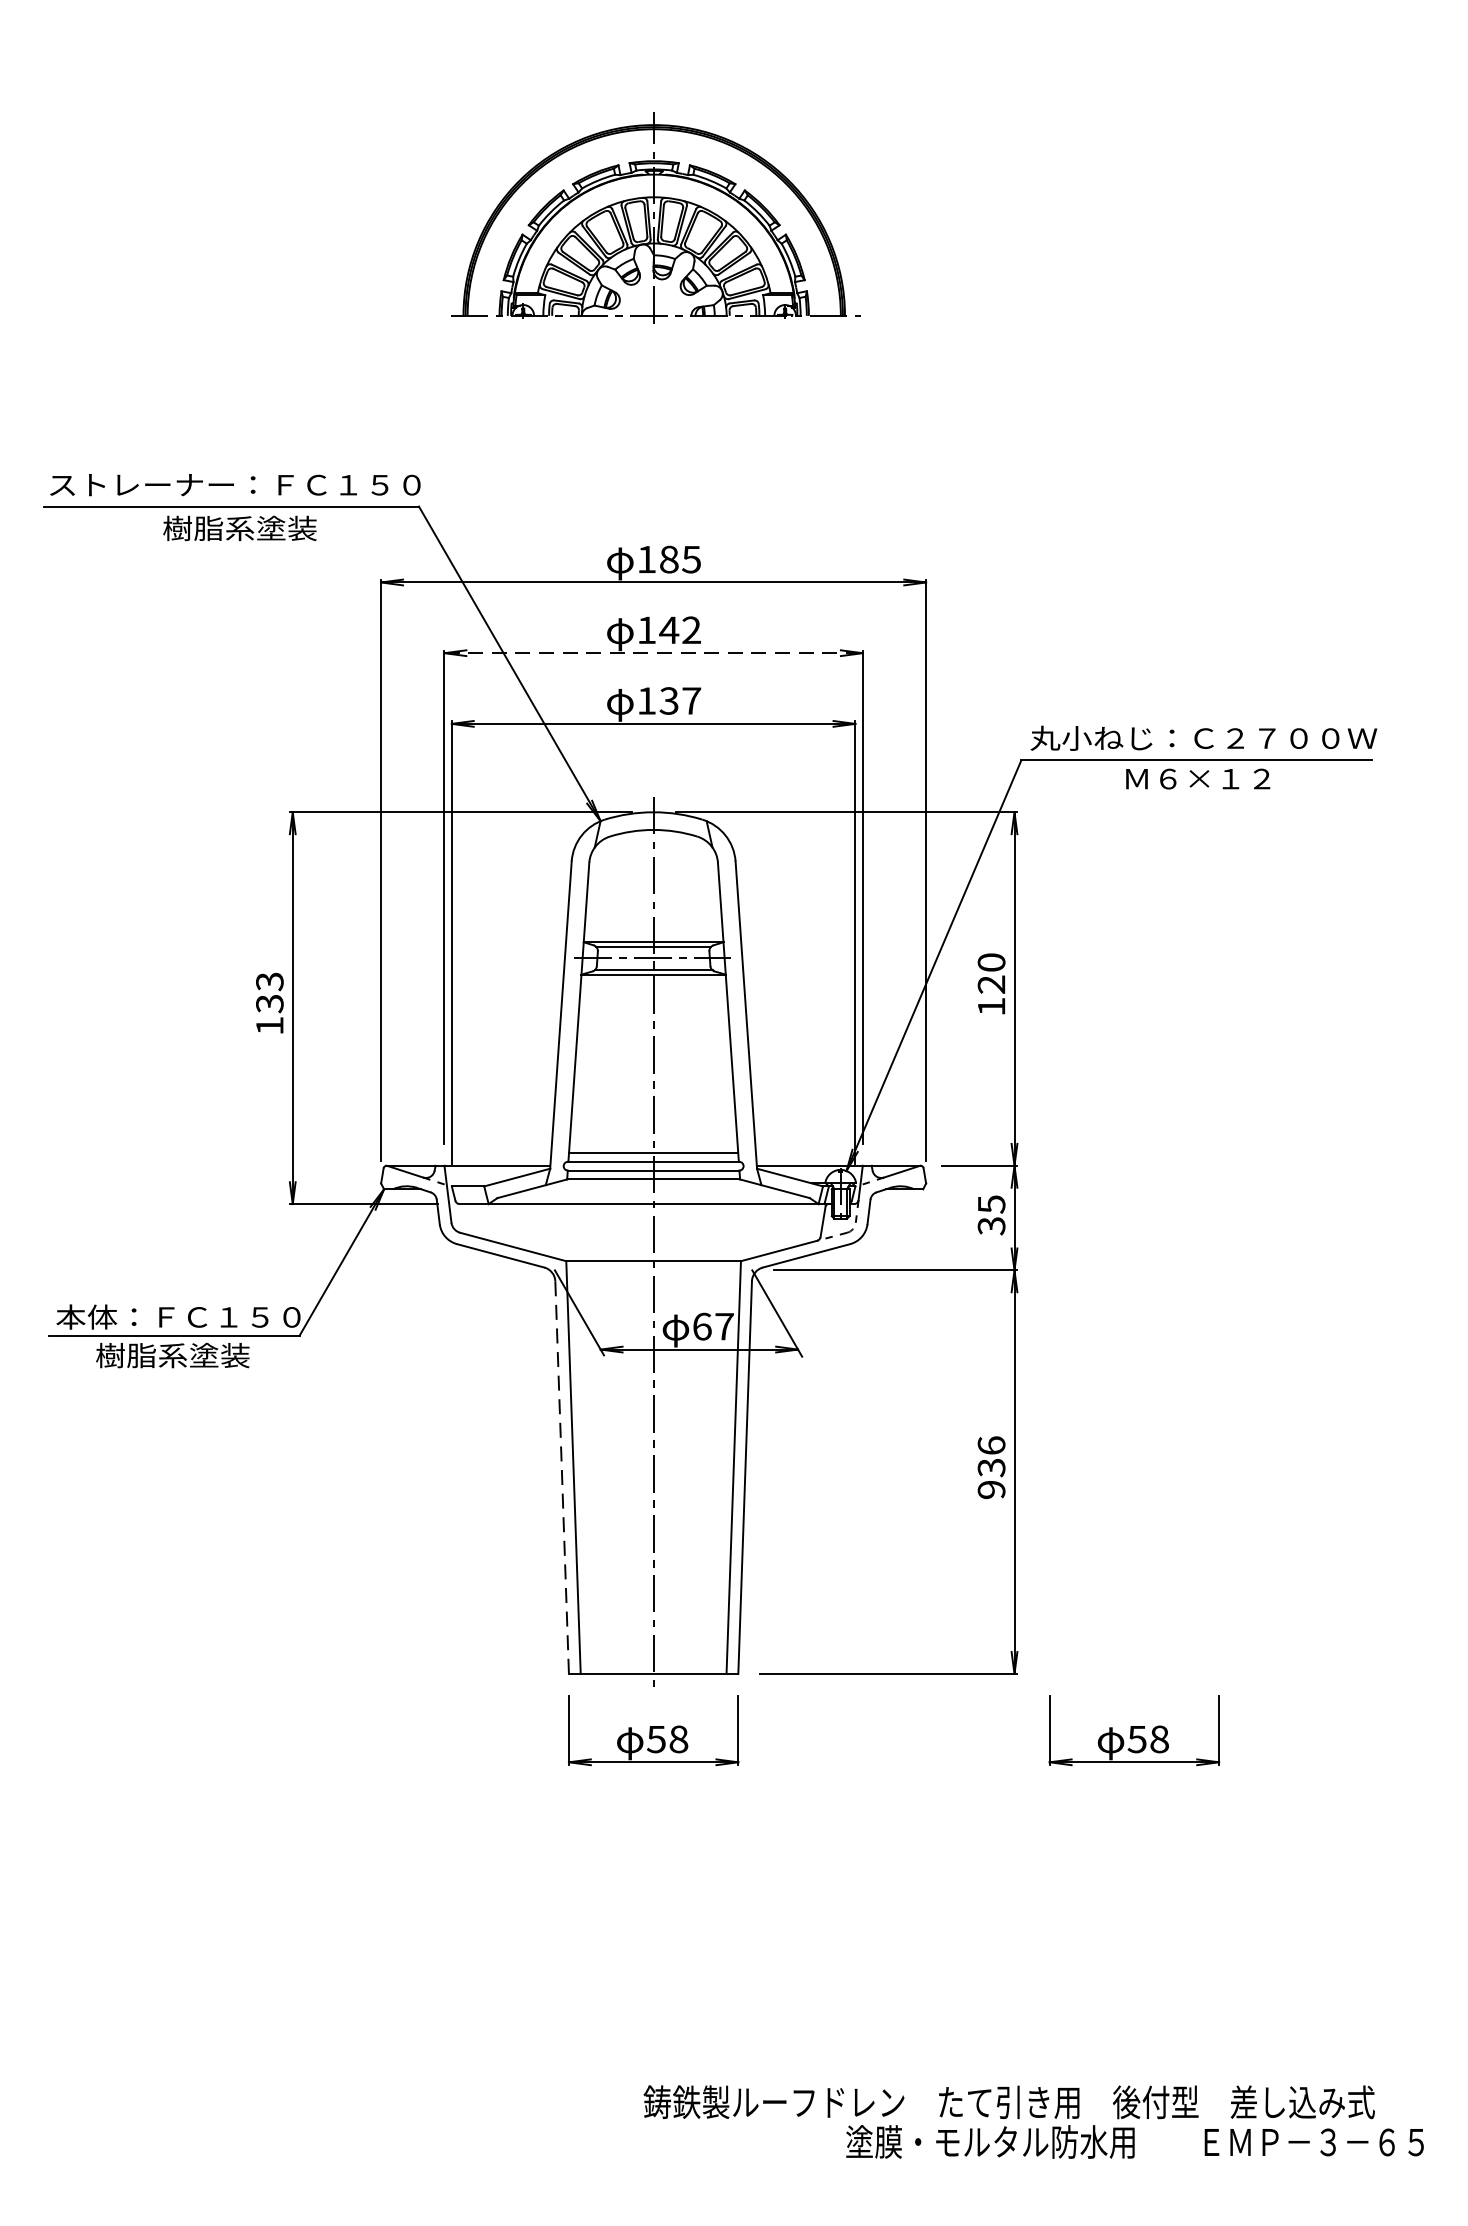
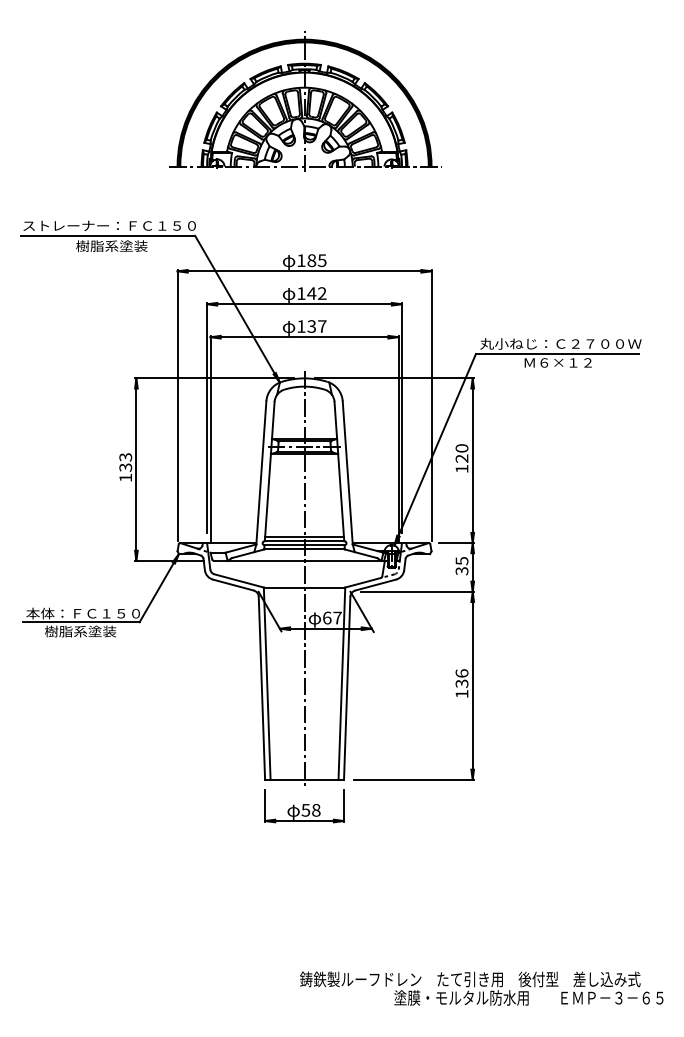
part: (655, 217) -> (305, 101), size x1.43
line: (655, 653) -> (305, 304), dashed -> solid
line: (561, 1477) -> (261, 688), dashed -> solid
text: (990, 1490) -> (461, 694), 936 -> 136
part: (1134, 1731) -> (528, 806), removed

